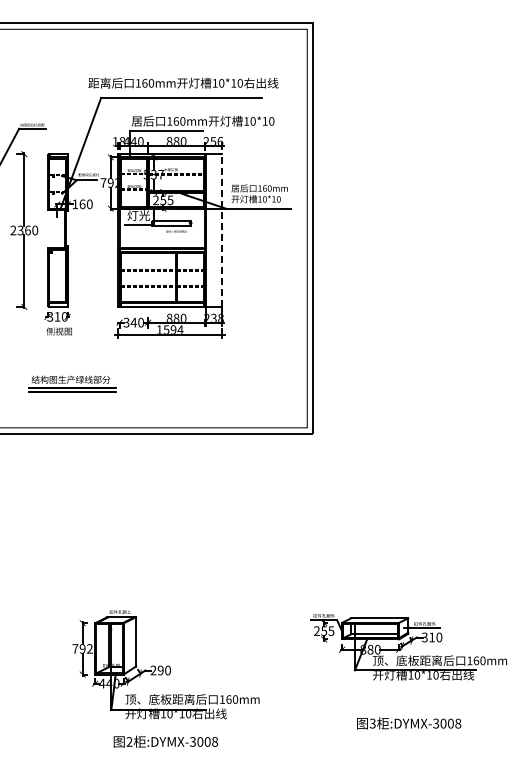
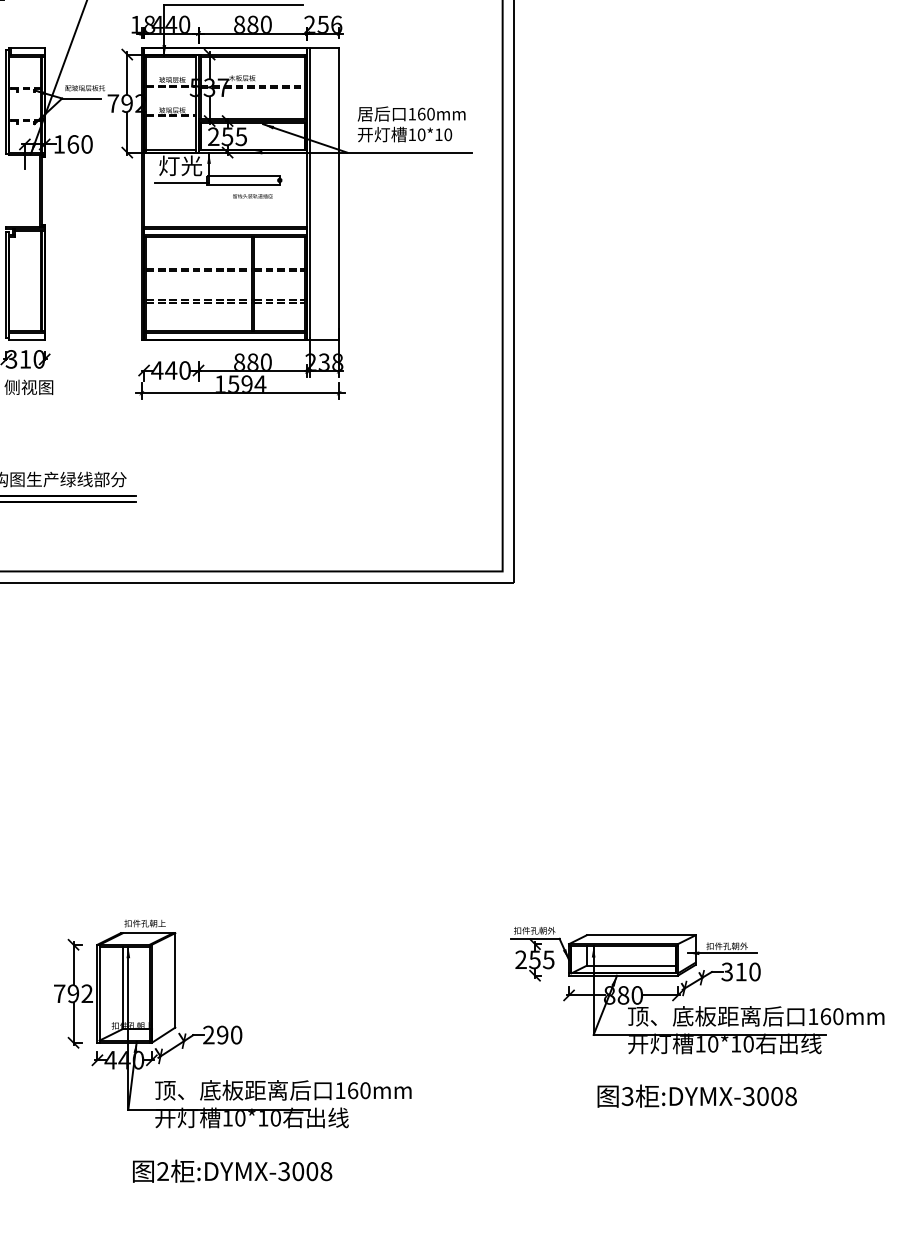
line: (221, 230) -> (338, 194), dashed -> solid
text: (126, 322) -> (157, 370), 340 -> 440
text: (409, 723) -> (697, 1096), moved

